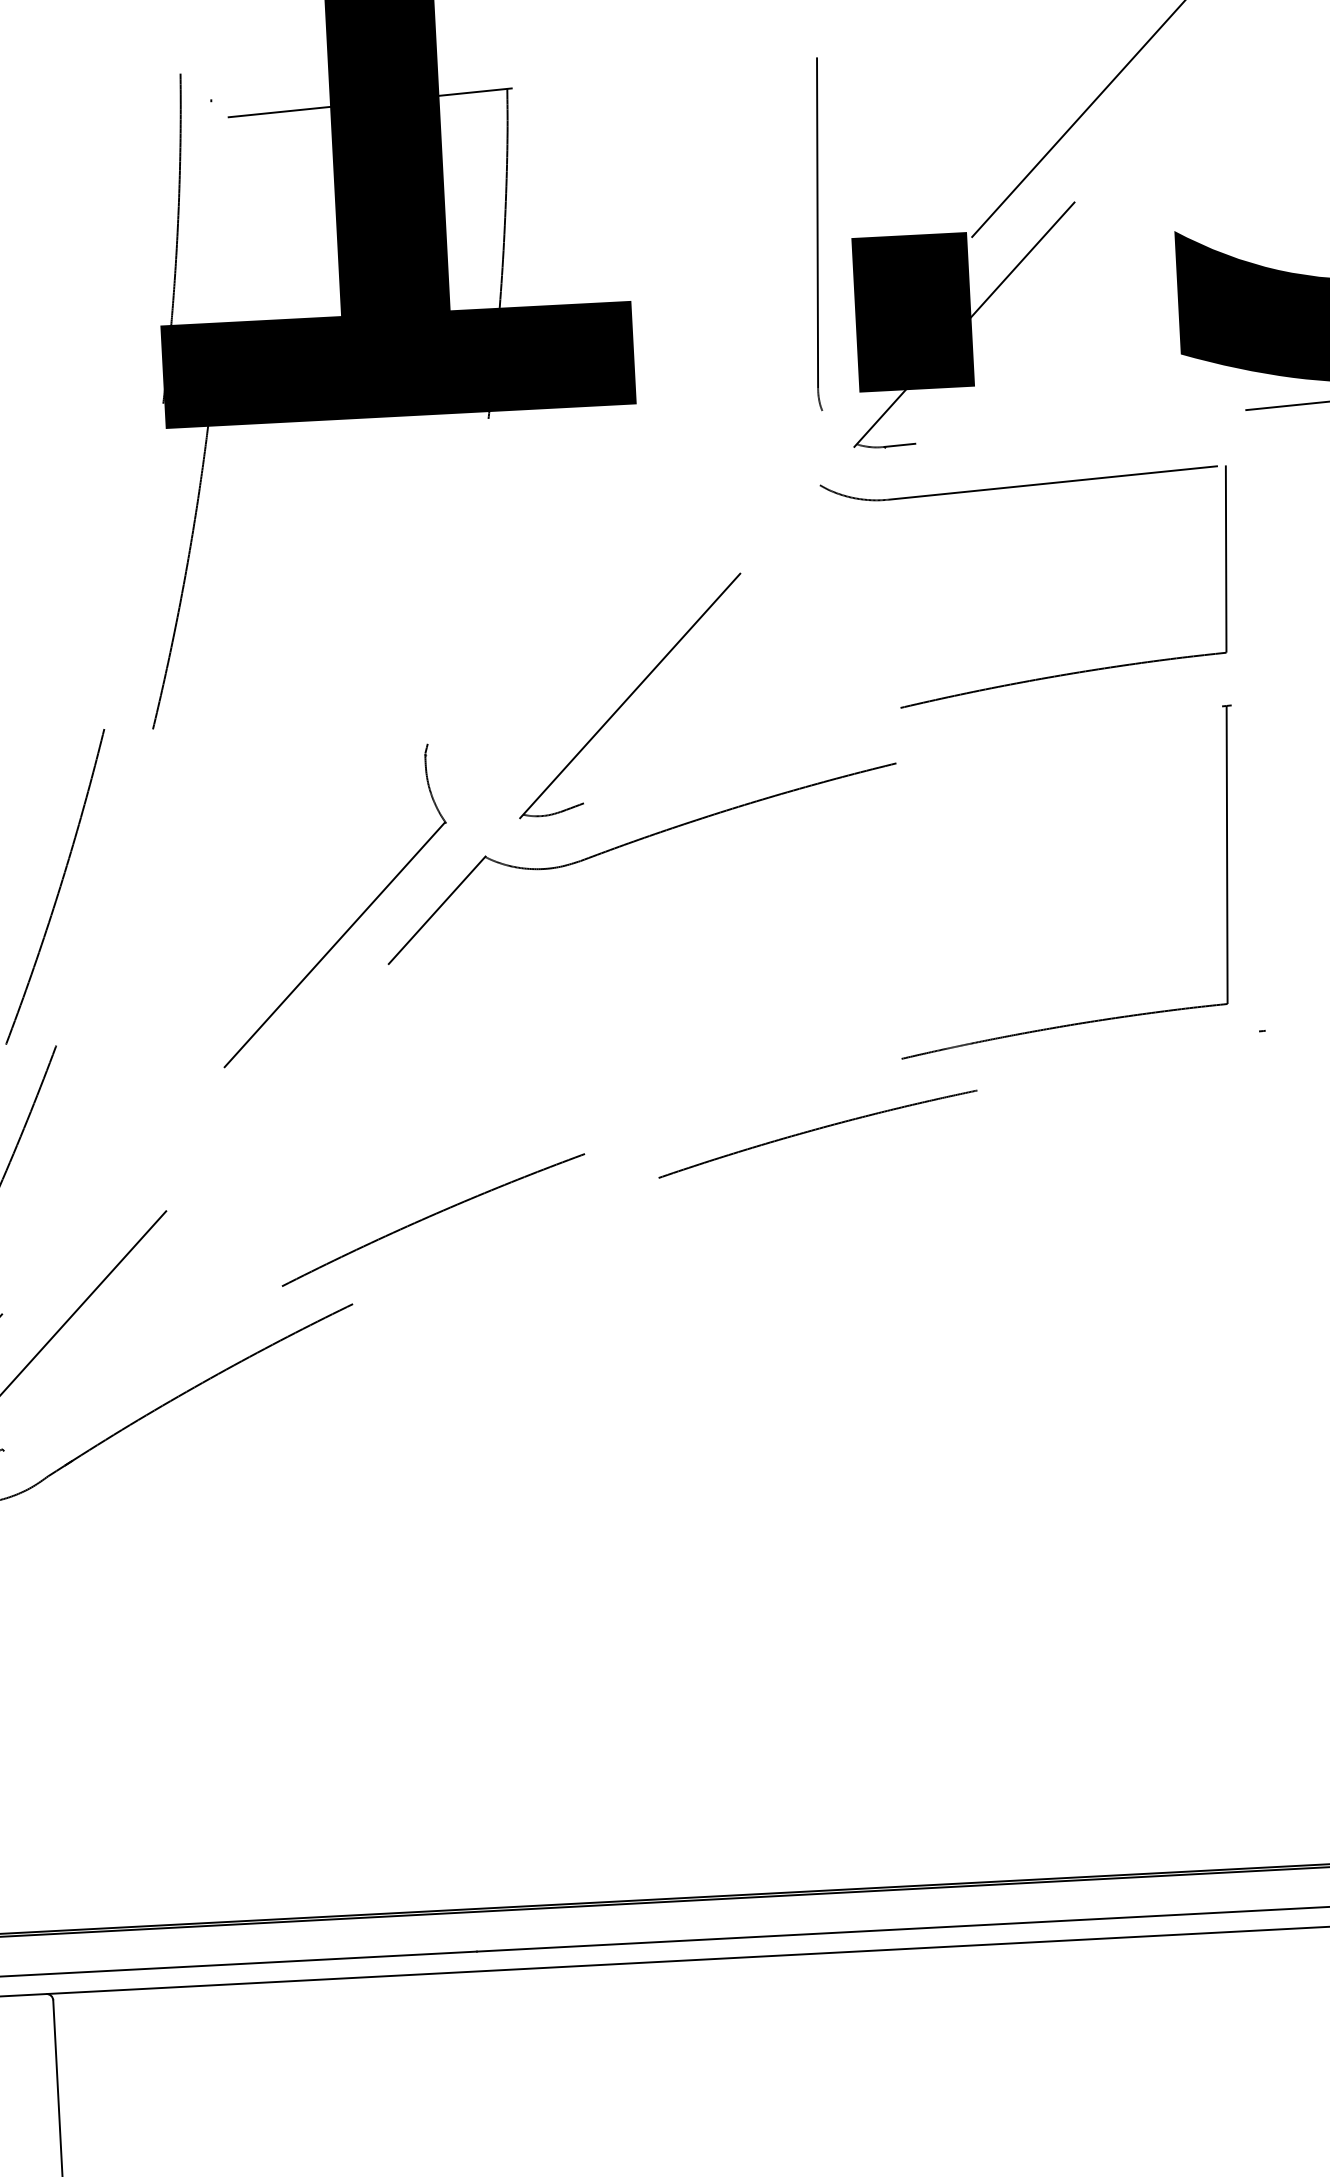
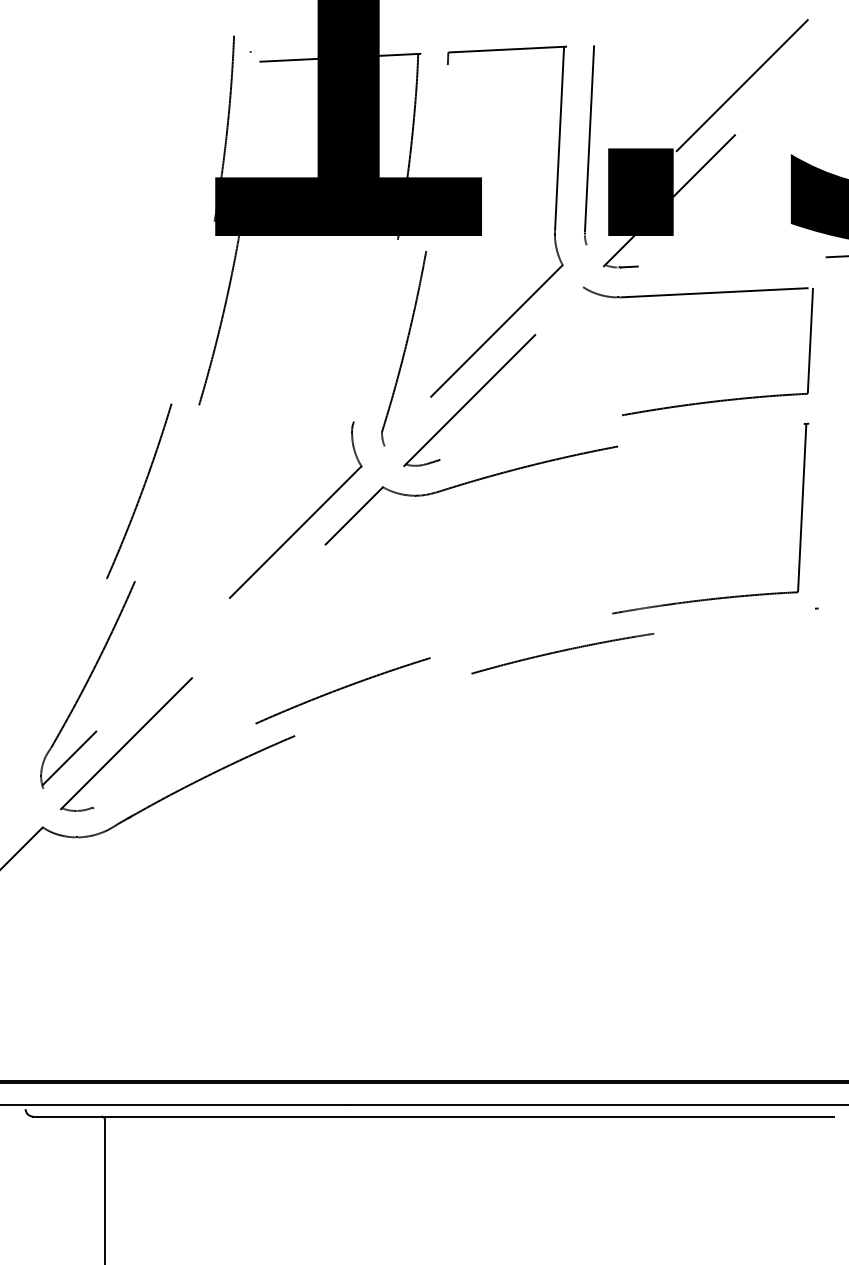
part: (541, 436) -> (427, 251), added

